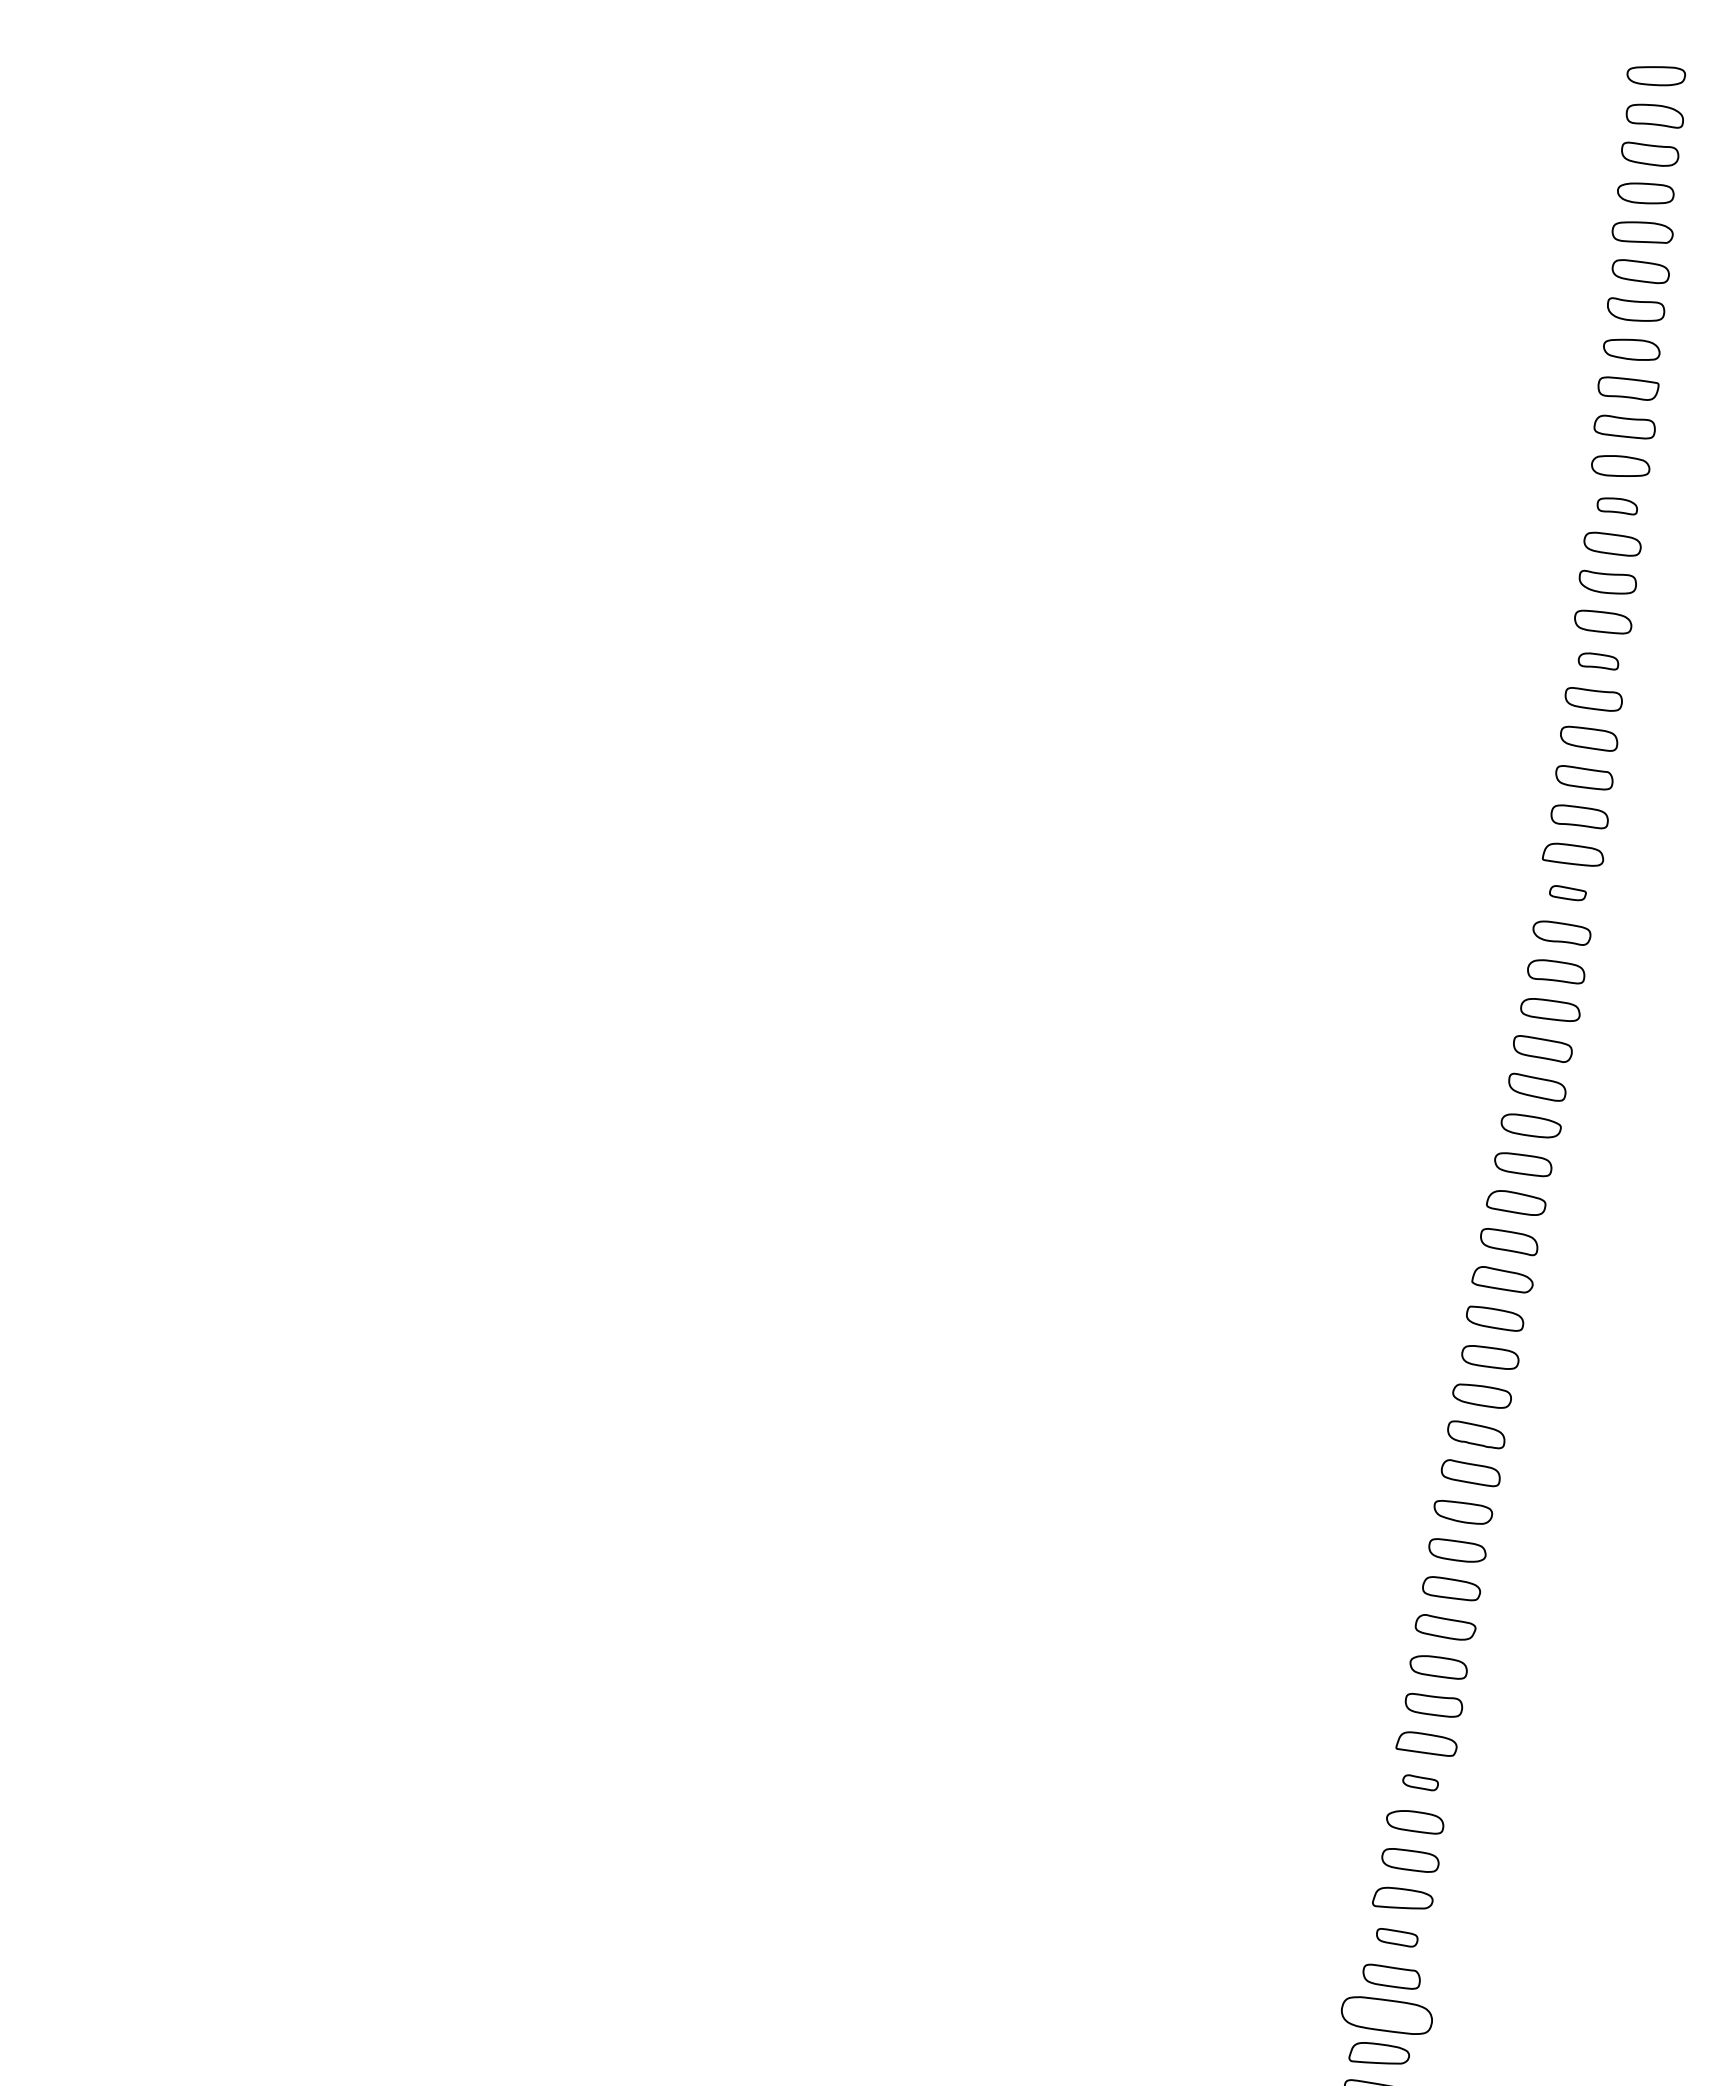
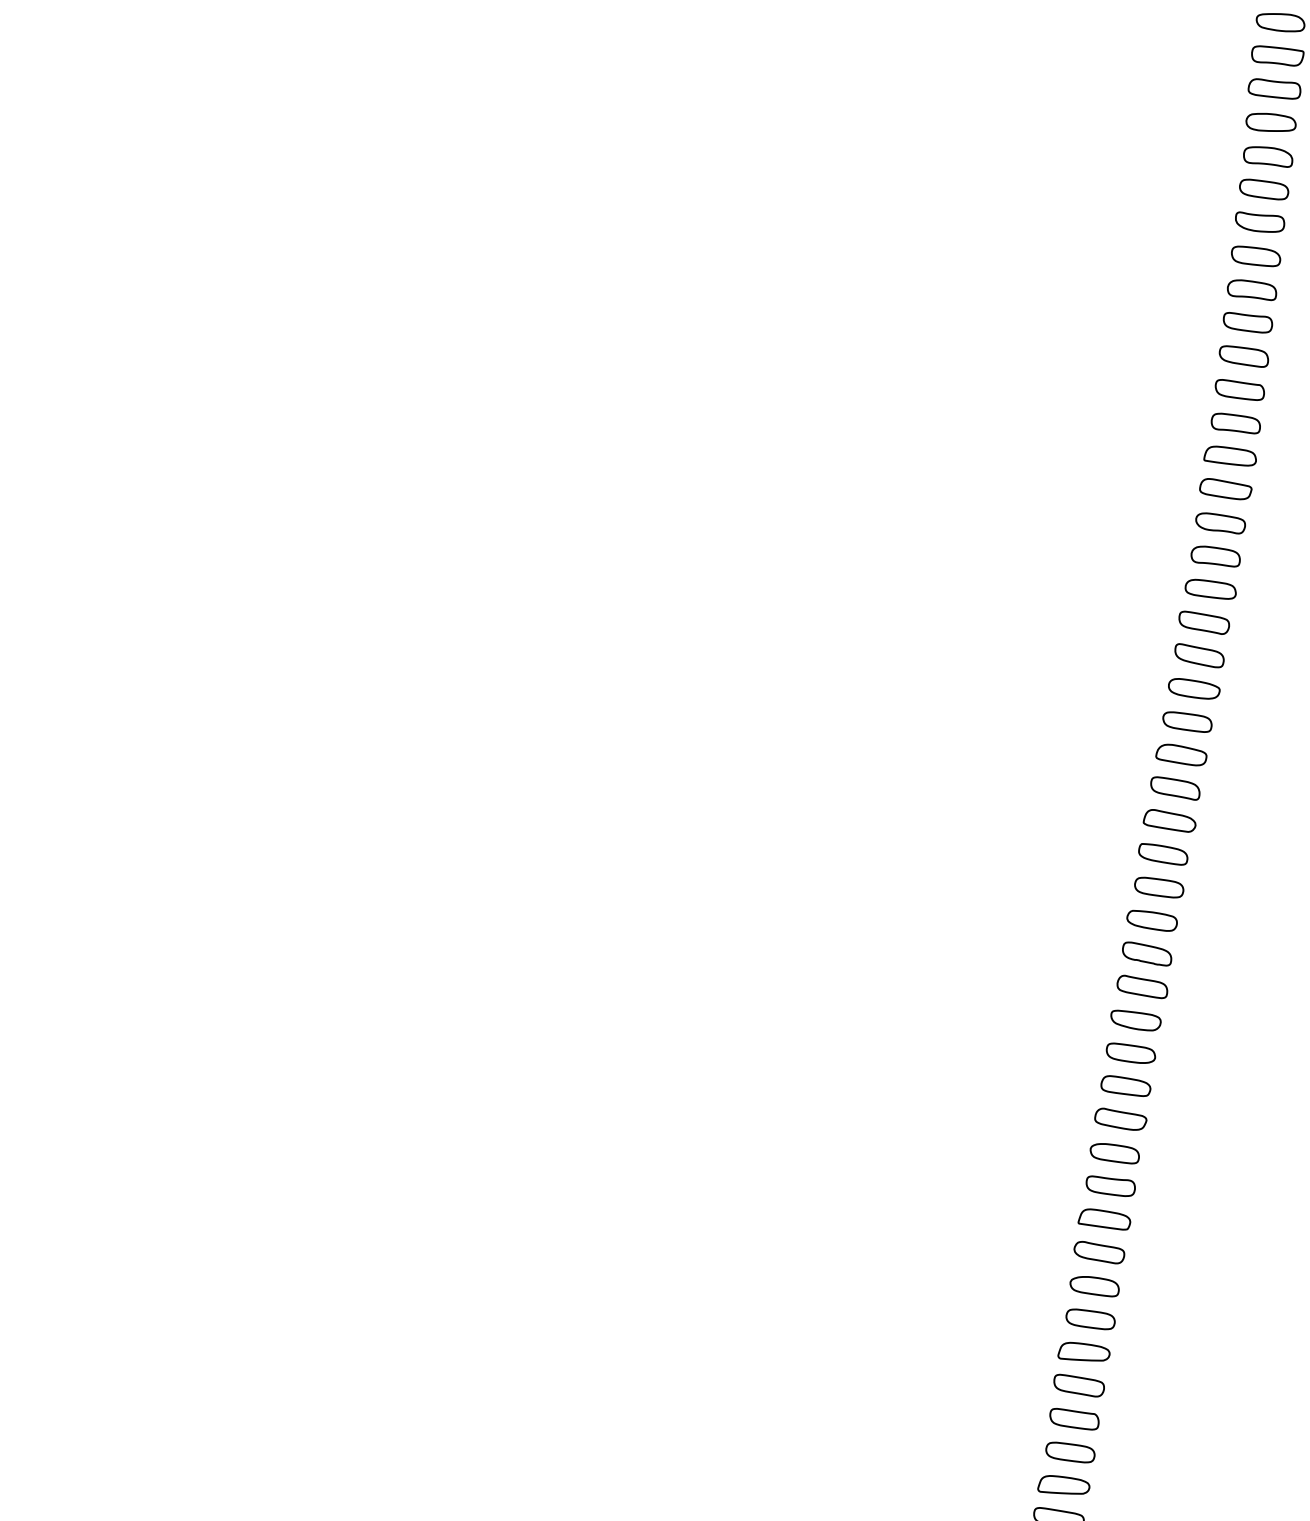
part: (1617, 506) -> (1268, 157), size x1.43
part: (1598, 661) -> (1252, 290), size x1.43
part: (1567, 892) -> (1225, 488), size x1.67
part: (1420, 1782) -> (1099, 1252), size x1.67
part: (1397, 1937) -> (1079, 1385), size x1.43
part: (1386, 2015) -> (1070, 1452), size x0.62

